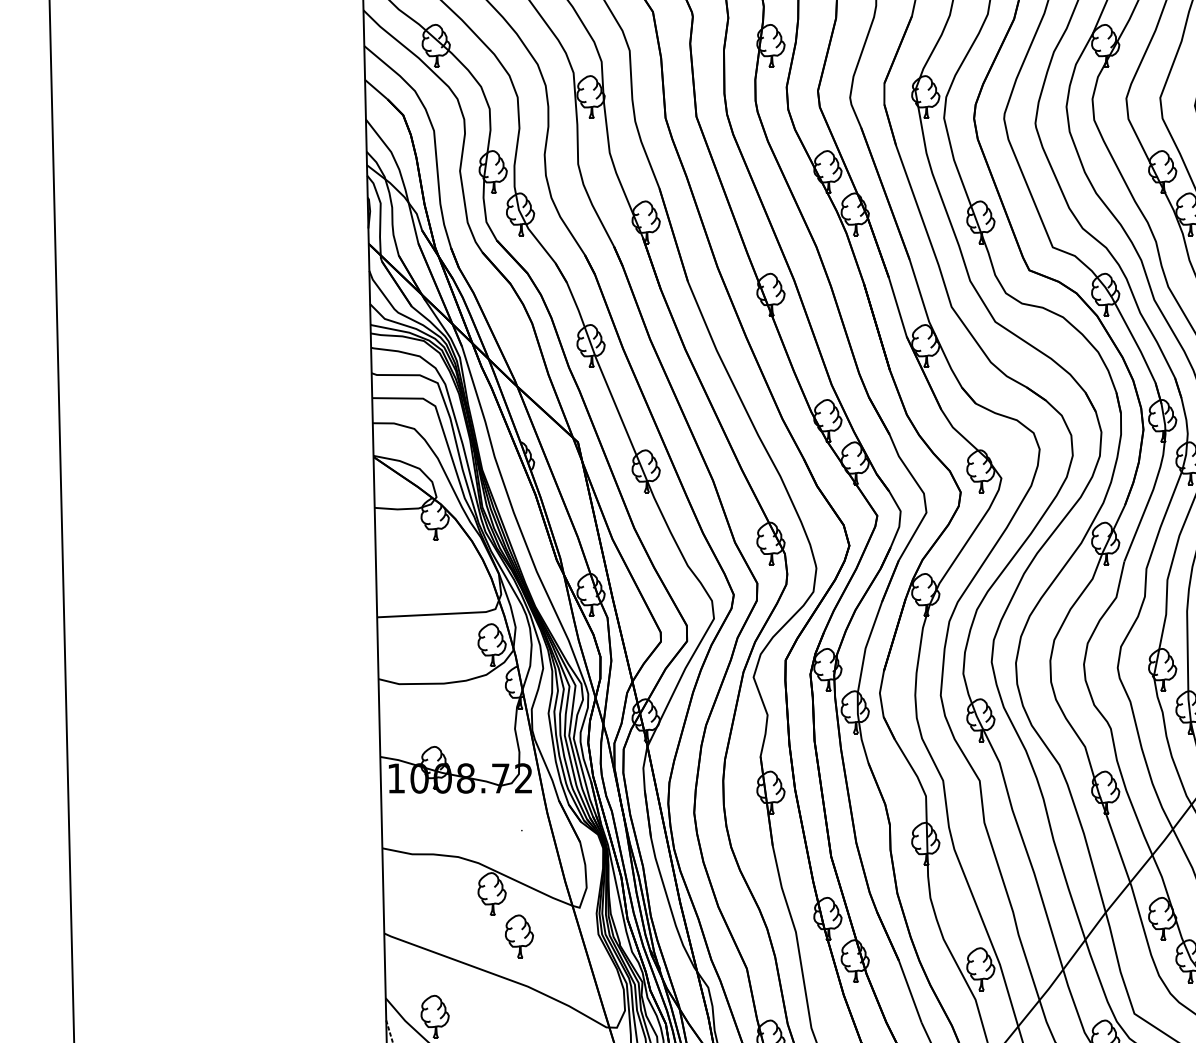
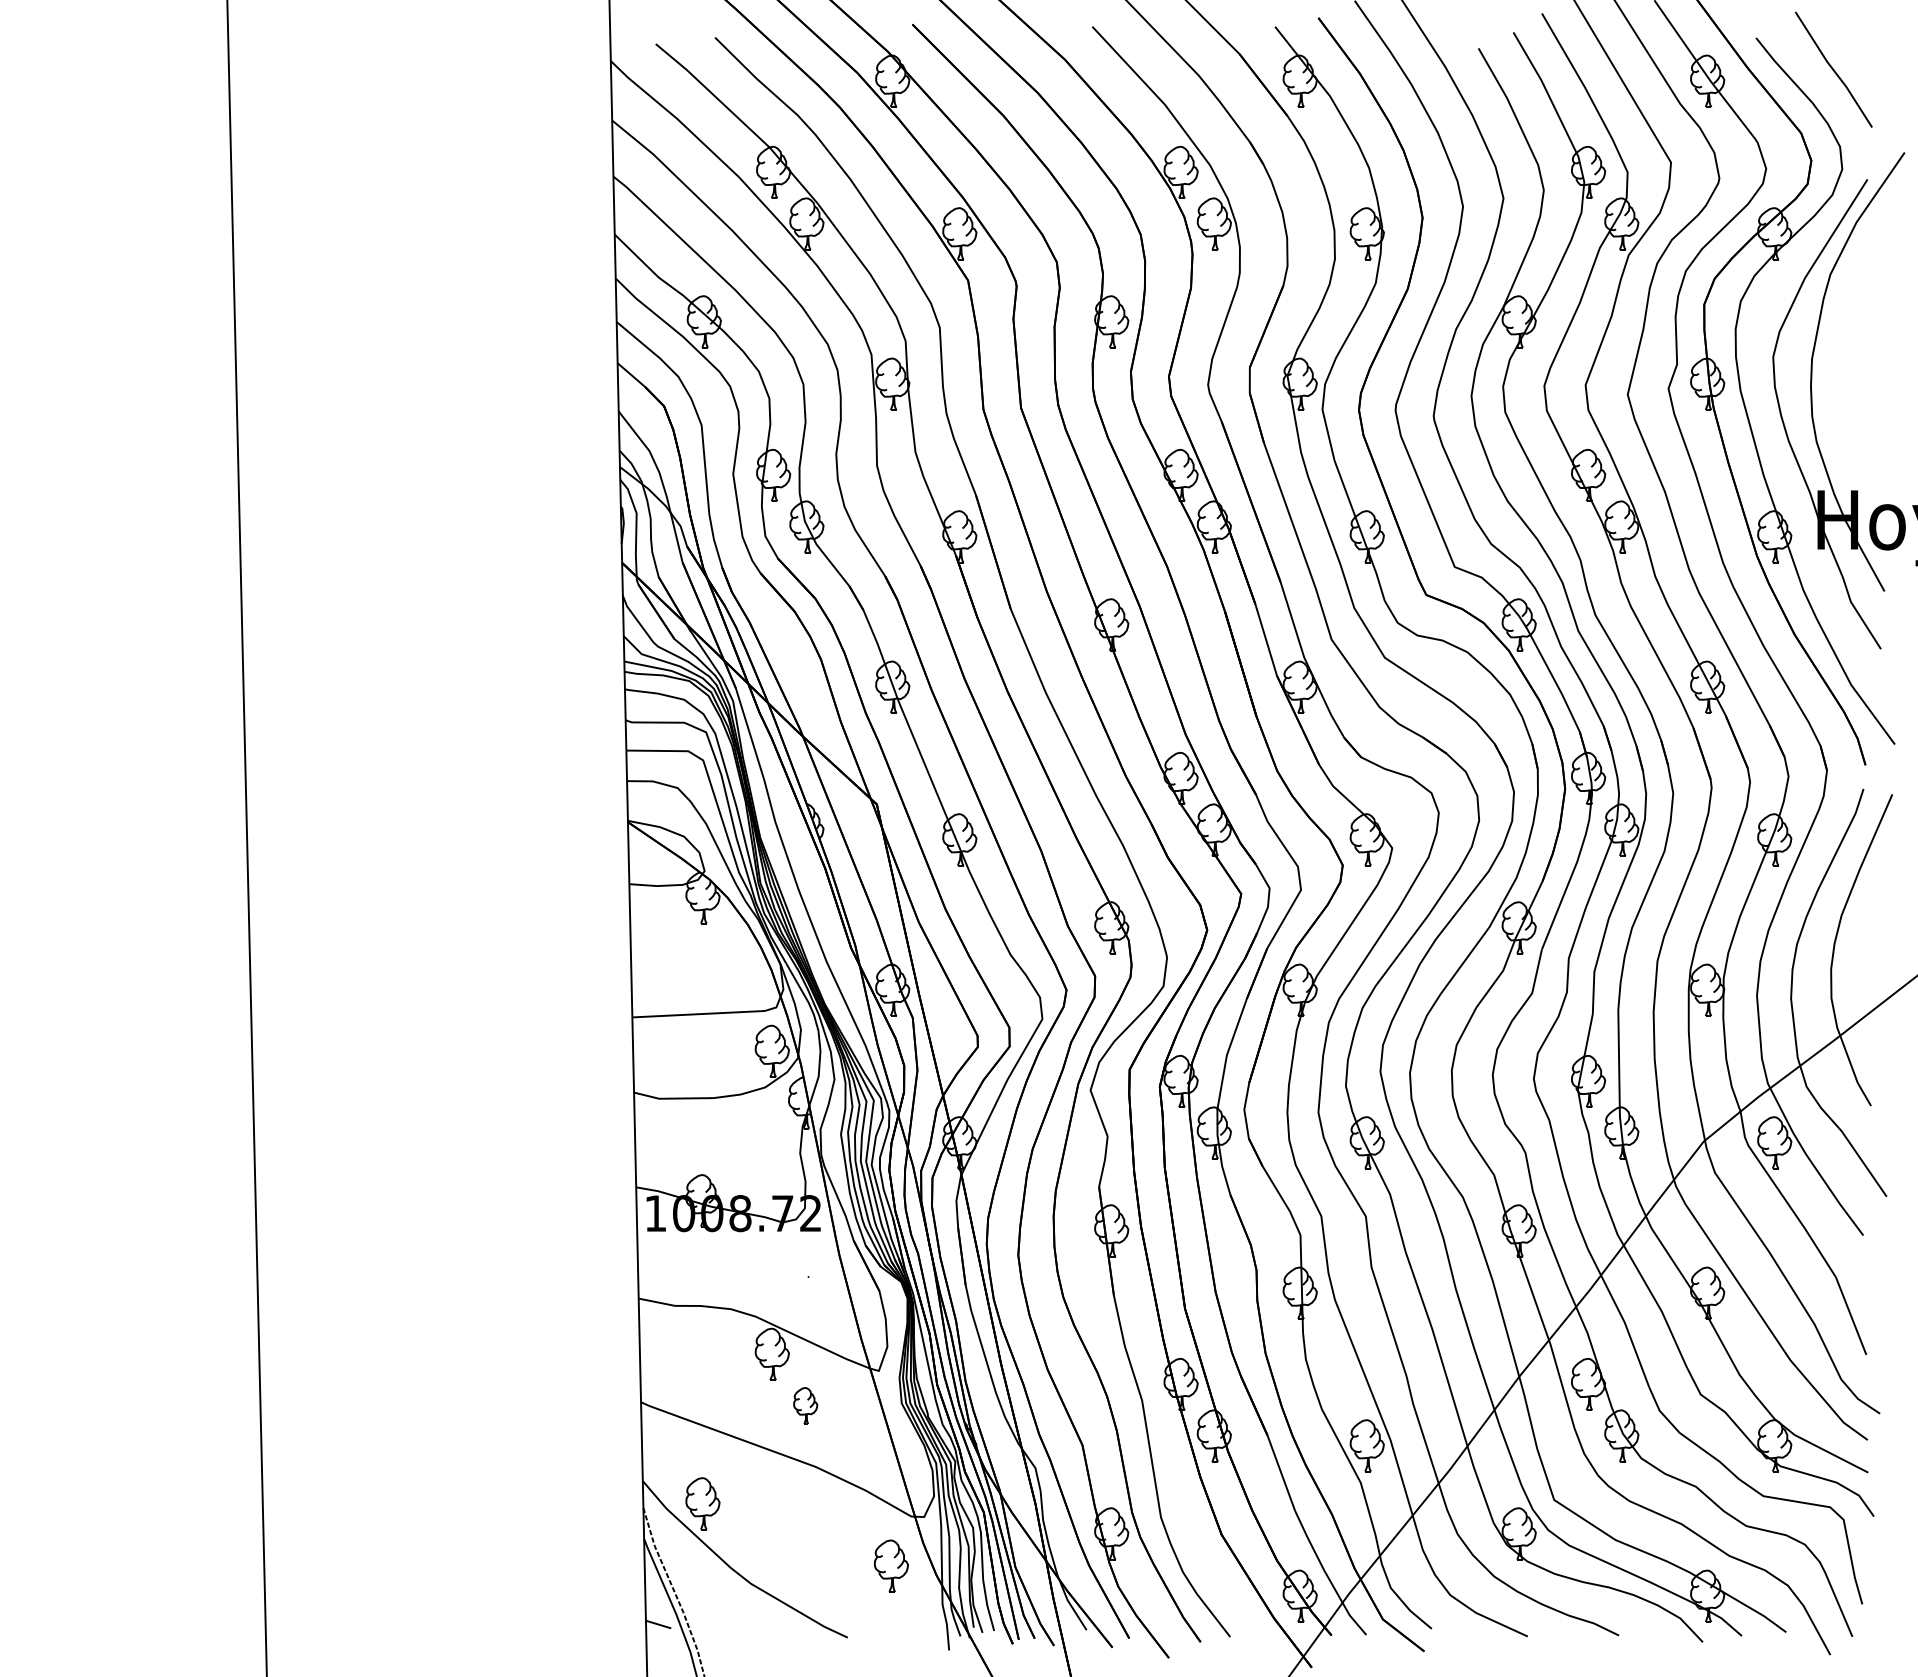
part: (519, 936) -> (805, 1405), size x0.7

